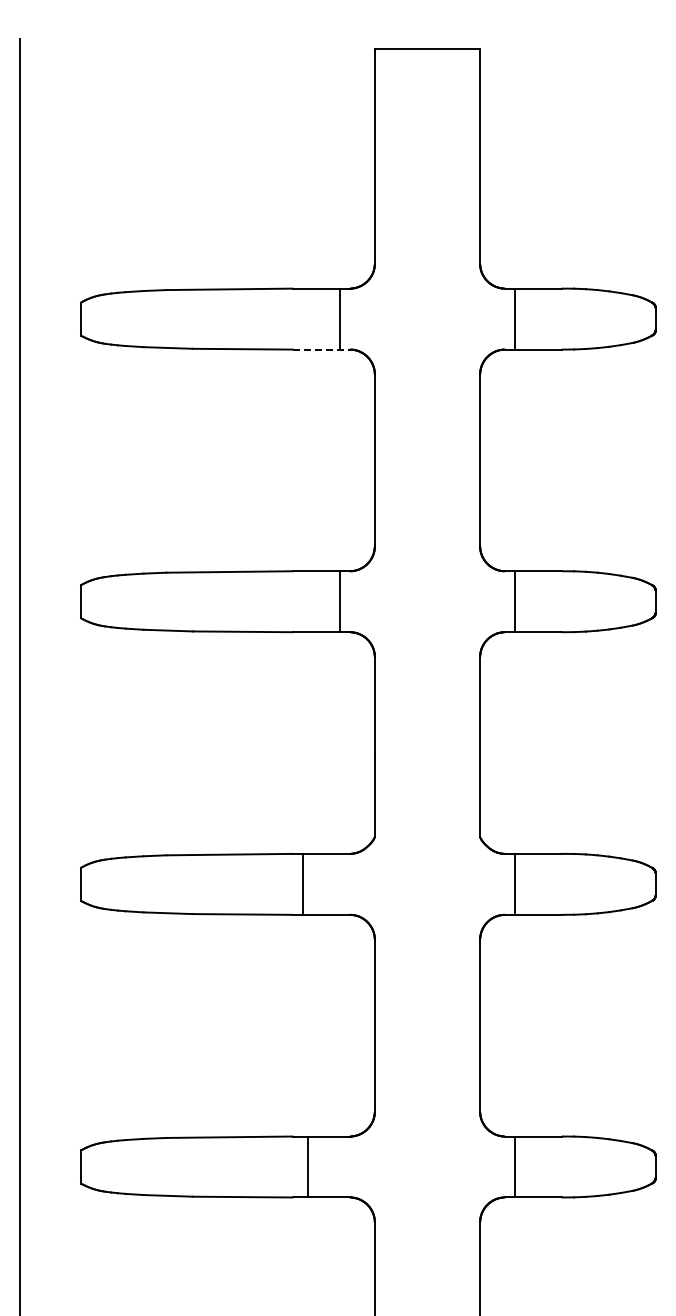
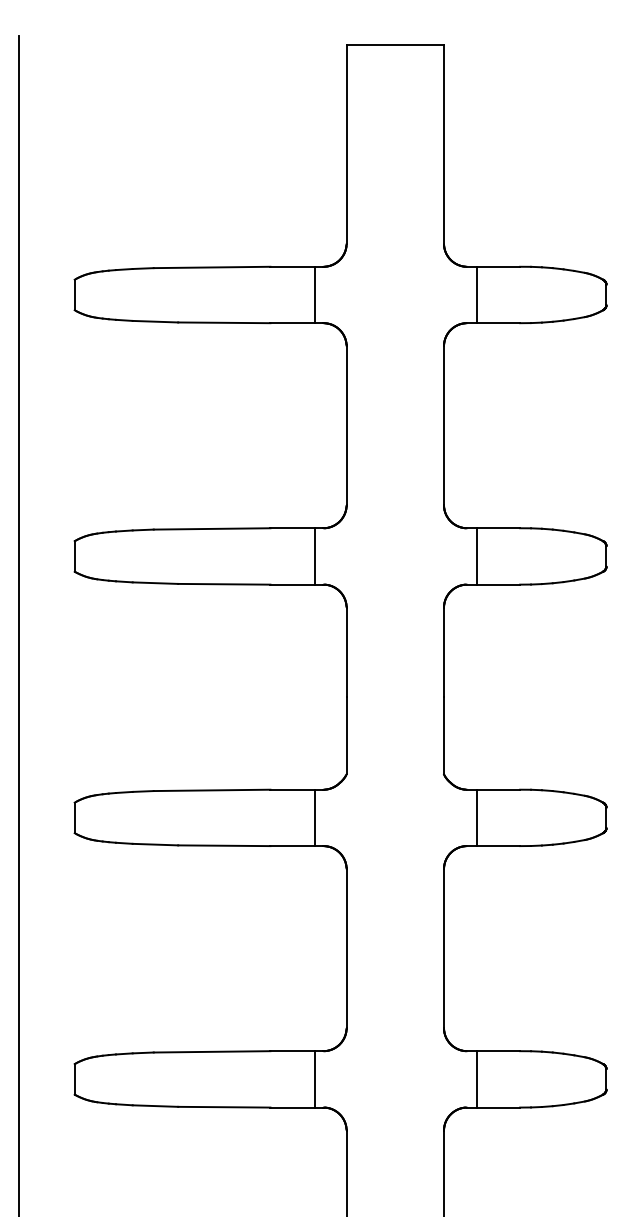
line: (321, 349) -> (297, 323), dashed -> solid
line: (303, 883) -> (314, 817), moved
line: (308, 1166) -> (314, 1078), moved

